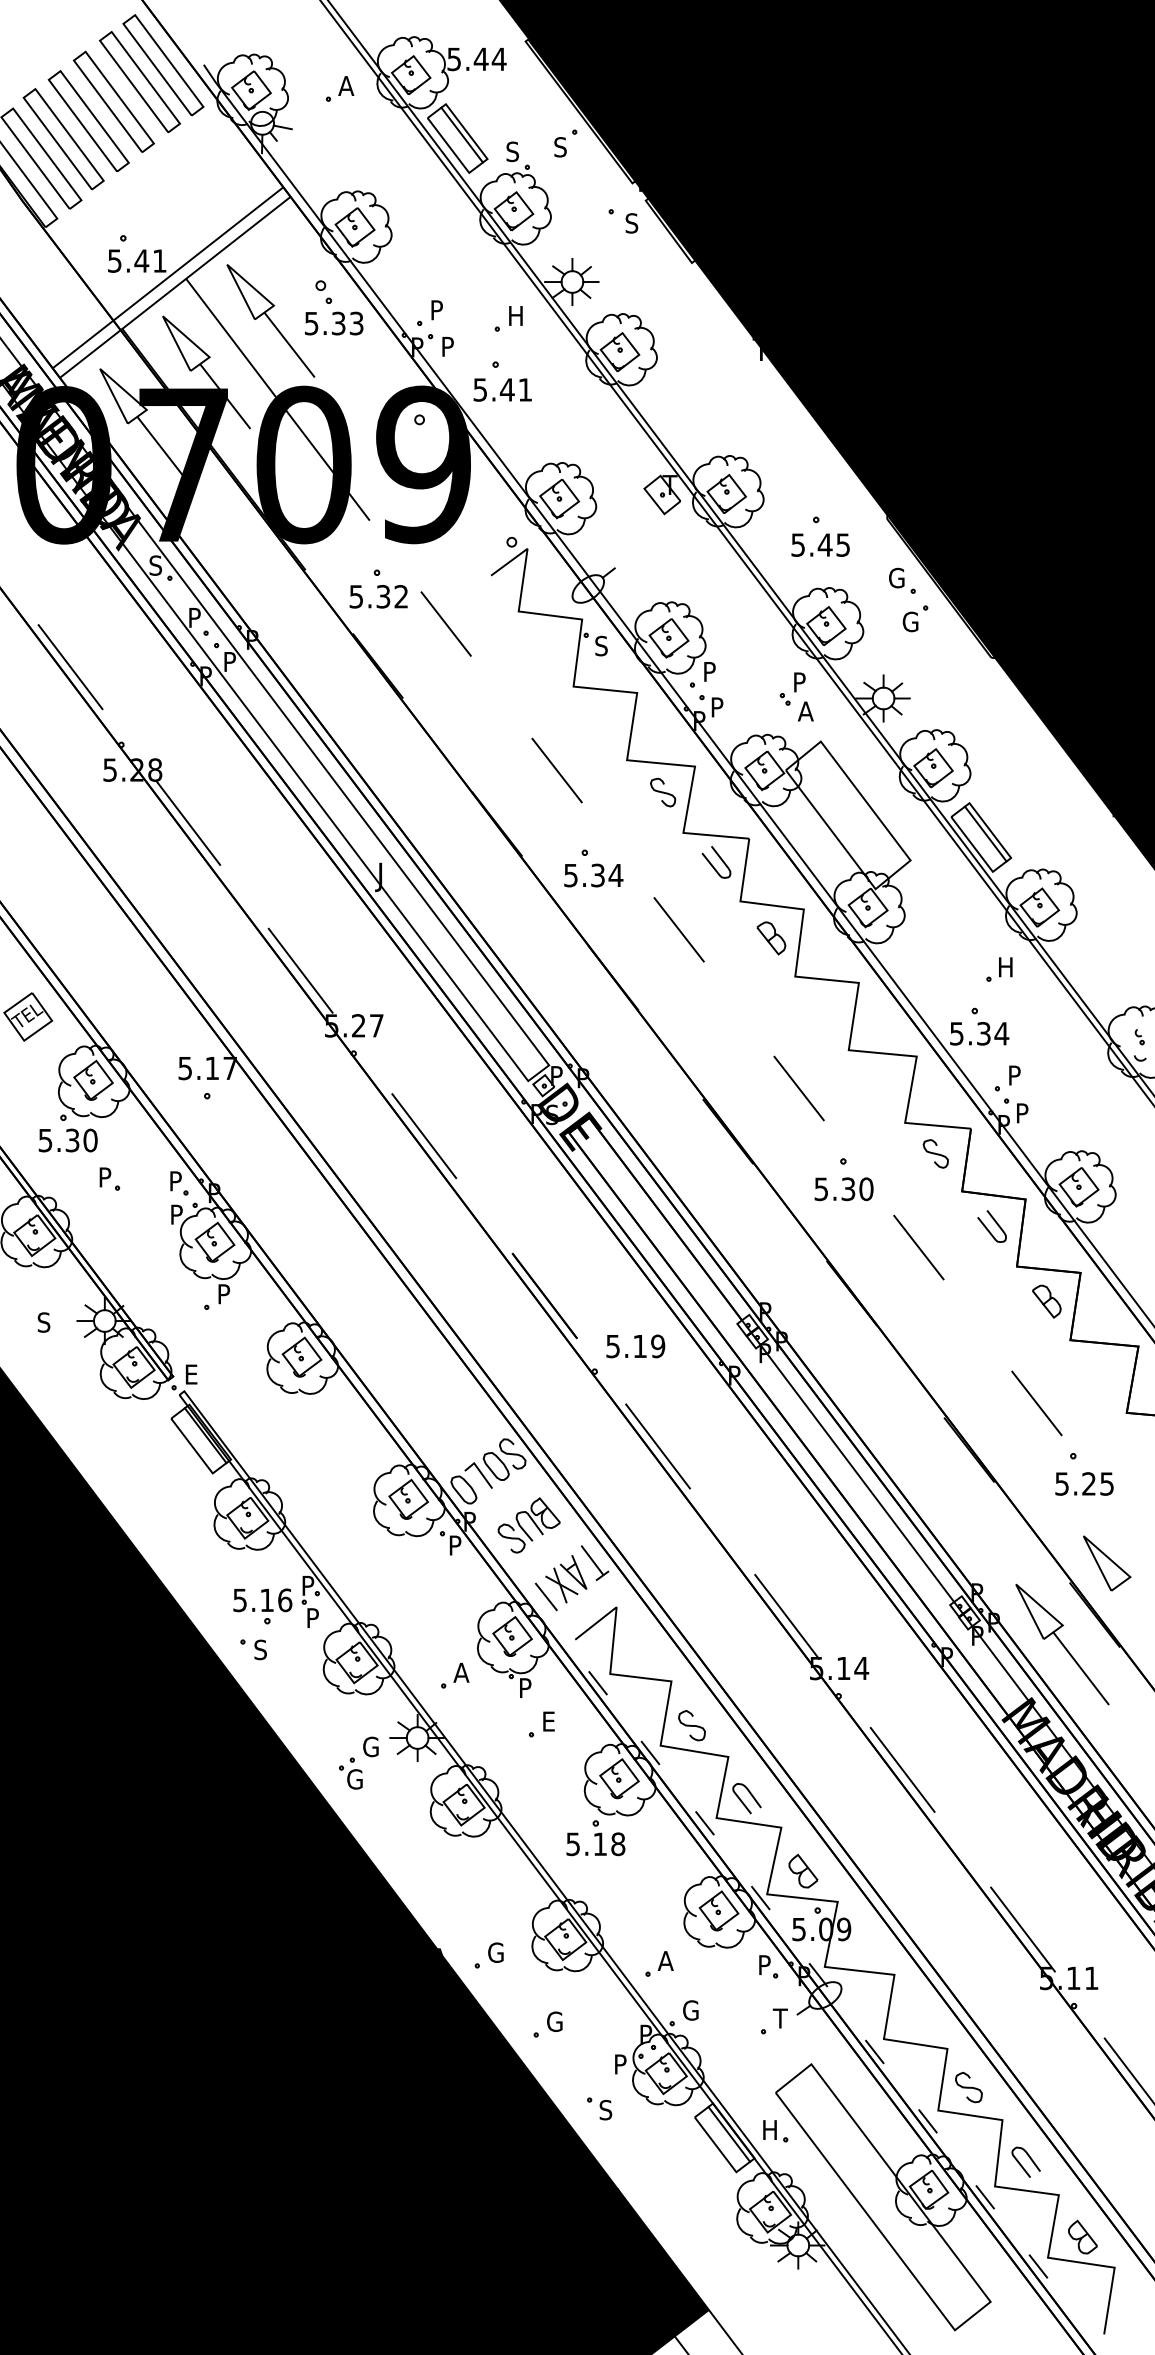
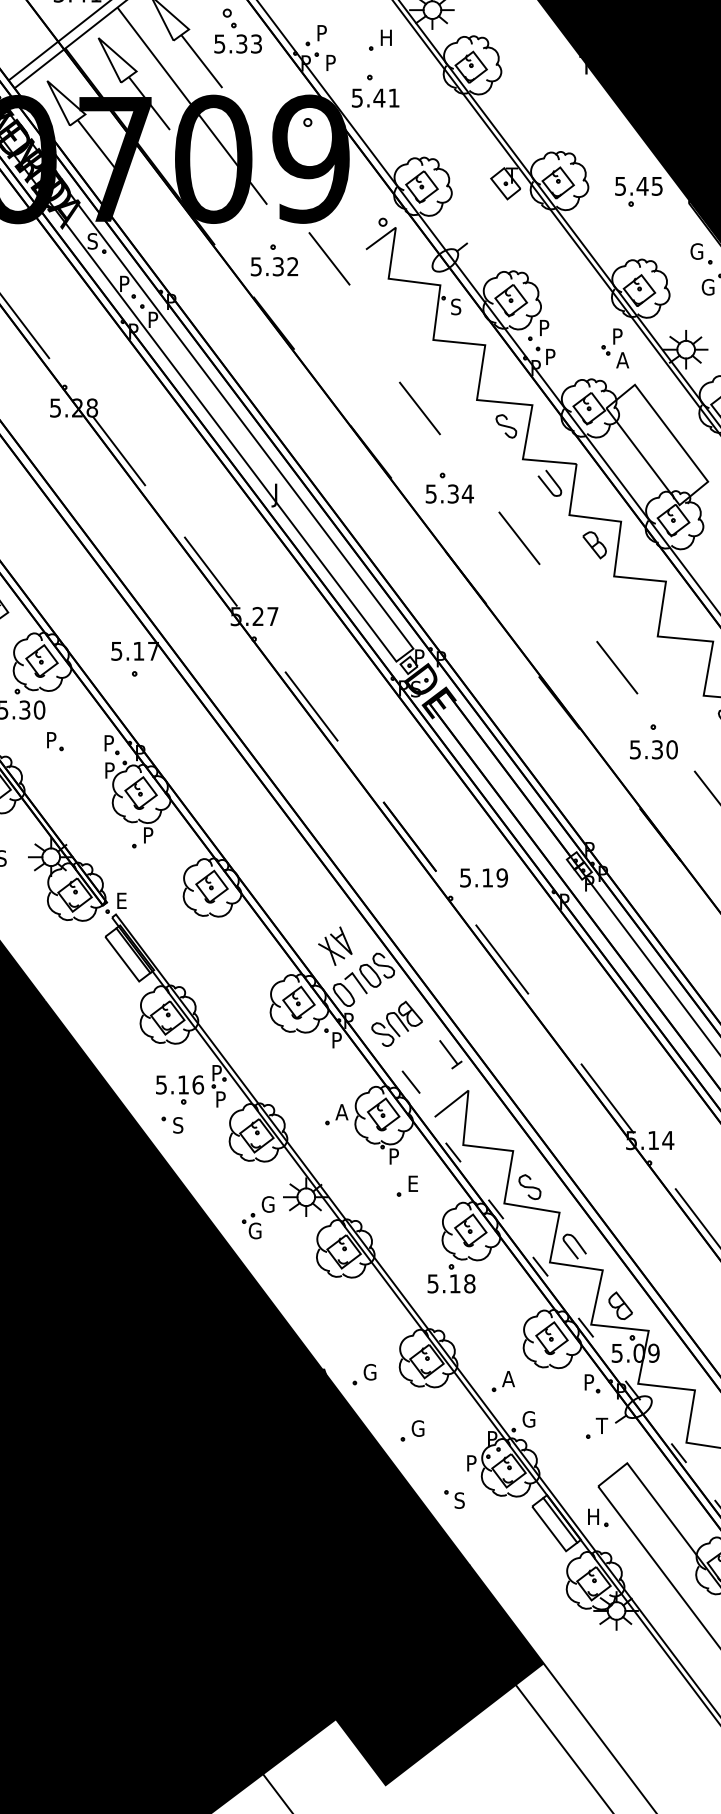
text: (820, 544) -> (638, 185), moved
line: (445, 623) -> (328, 258), moved
part: (566, 1579) -> (335, 946), moved
part: (455, 1675) -> (337, 1114), moved

